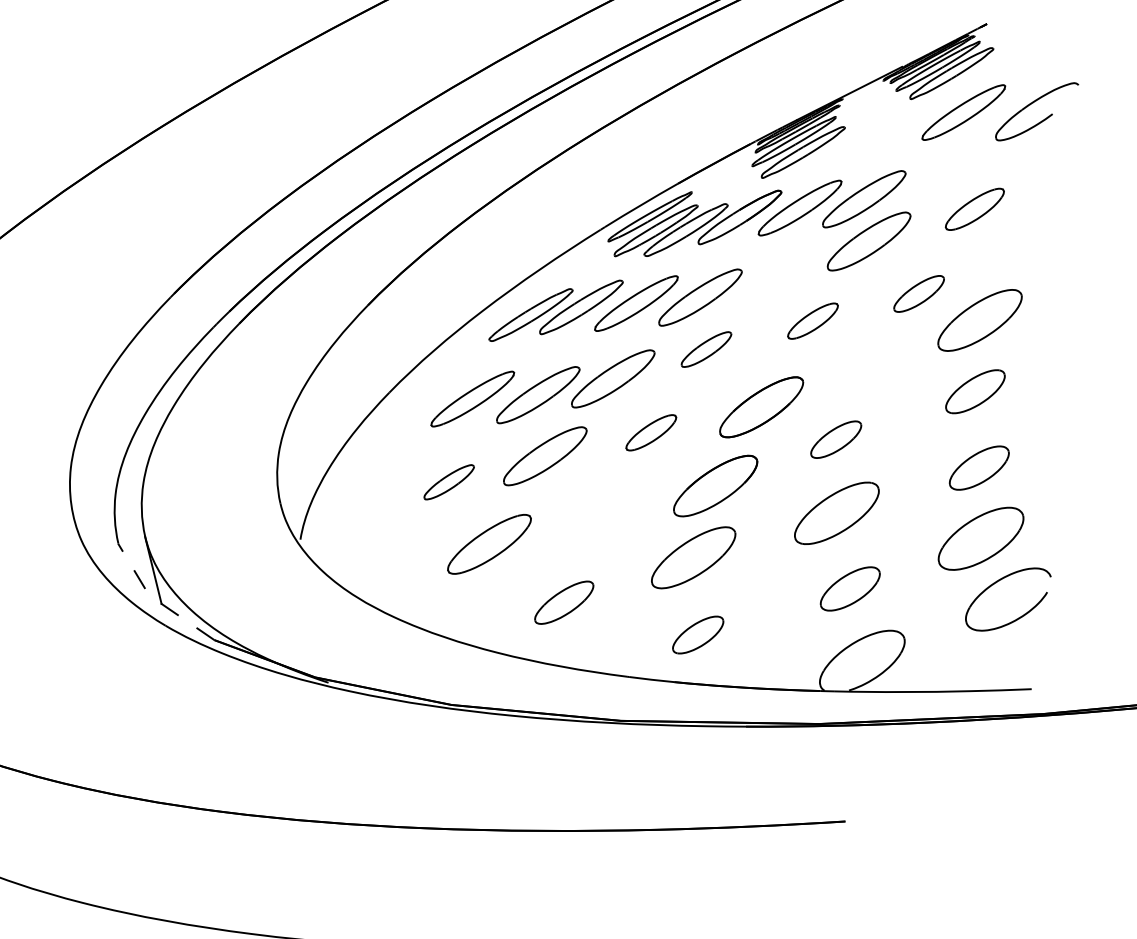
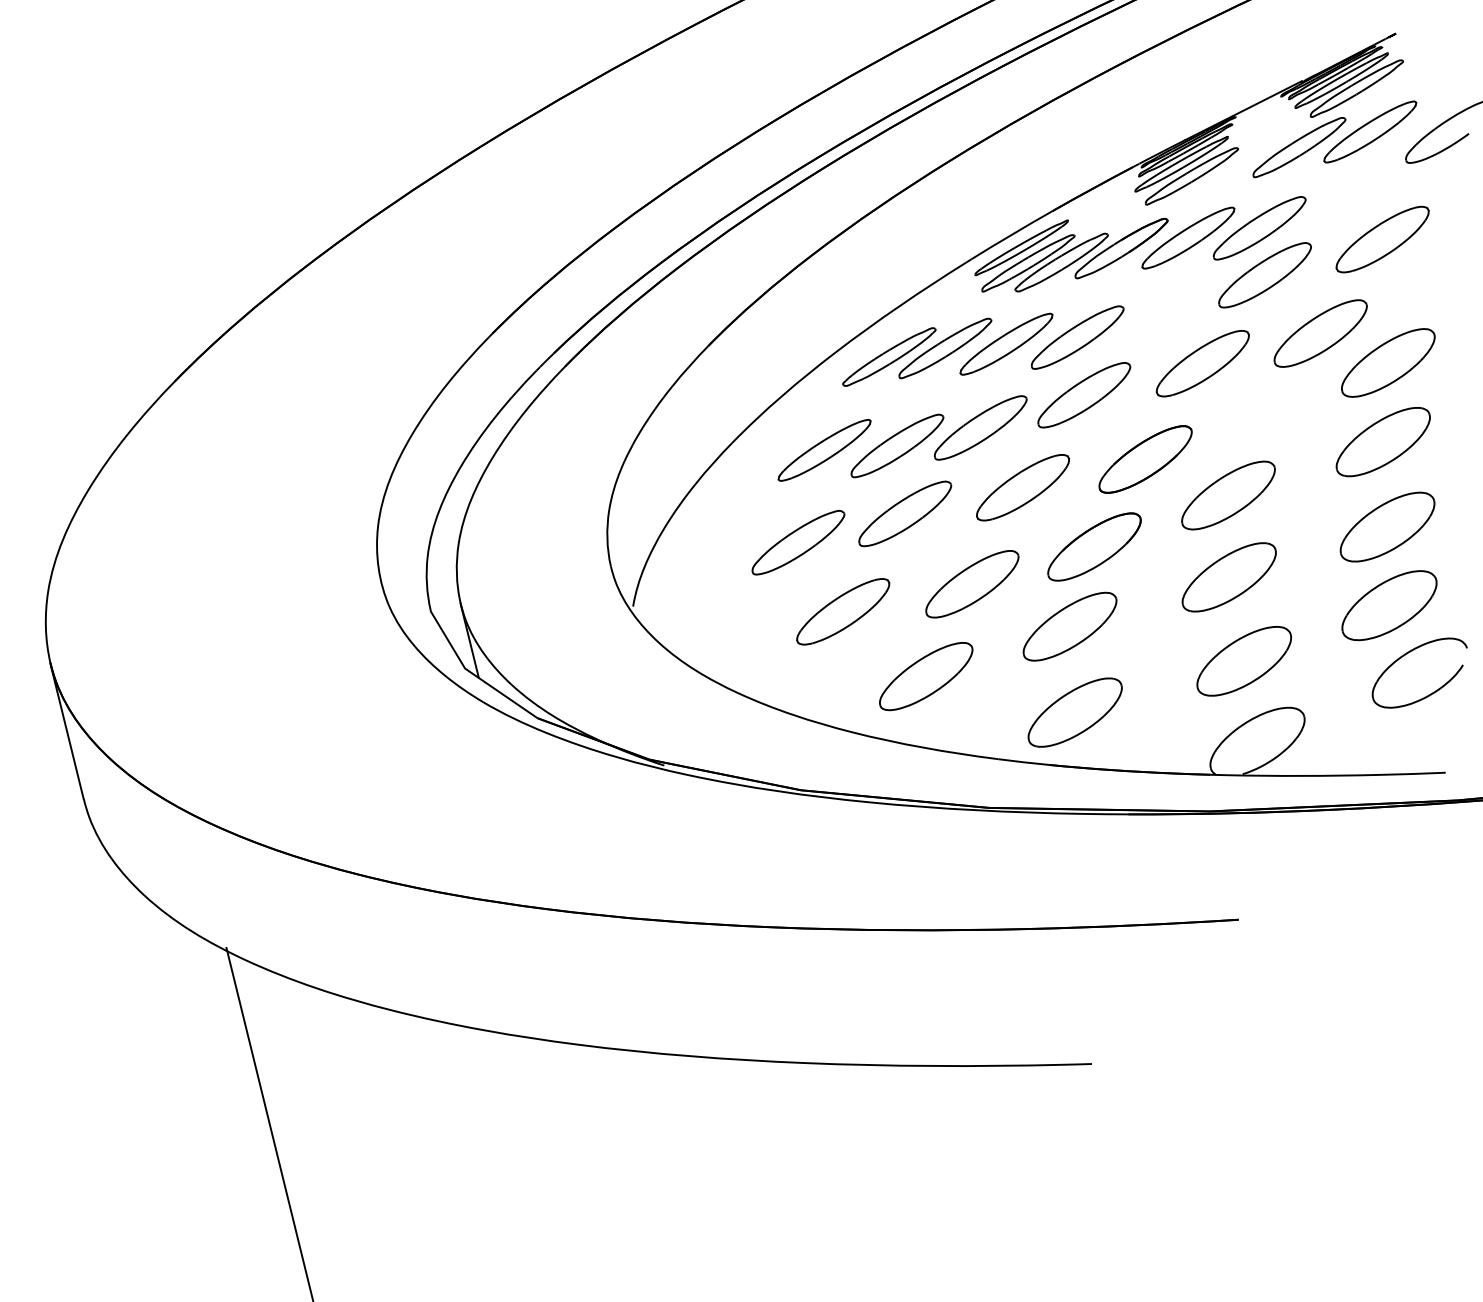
part: (900, 126) -> (1299, 147), added
part: (974, 209) -> (1382, 239), size x1.43
part: (919, 293) -> (1320, 333), size x1.67
part: (812, 320) -> (1202, 363), size x1.67
part: (706, 349) -> (1084, 395), size x1.67
part: (974, 392) -> (1382, 442), size x1.43
part: (650, 432) -> (1022, 487), size x1.67
part: (836, 439) -> (1228, 495), size x1.67
part: (979, 467) -> (1387, 526), size x1.43
part: (449, 481) -> (798, 542), size x1.67
part: (605, 519) -> (972, 584), added
part: (849, 589) -> (1243, 661), size x1.43
line: (155, 599) -> (472, 673), dashed -> solid
part: (564, 602) -> (926, 676), size x1.43
part: (697, 634) -> (1074, 712), size x1.67

